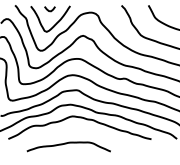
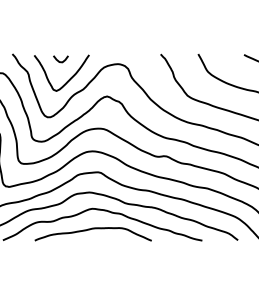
curve: (66, 144) -> (90, 230), moved

